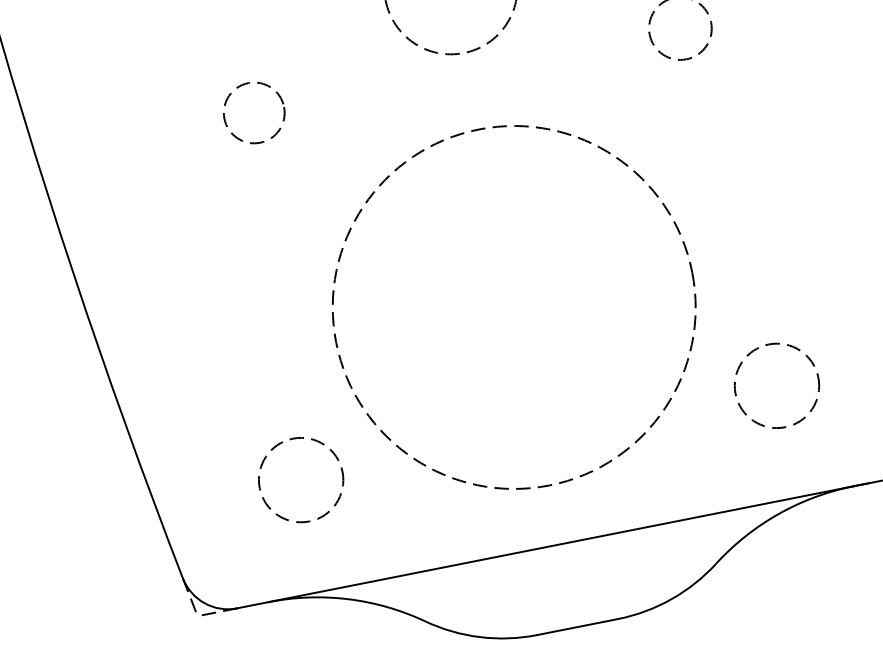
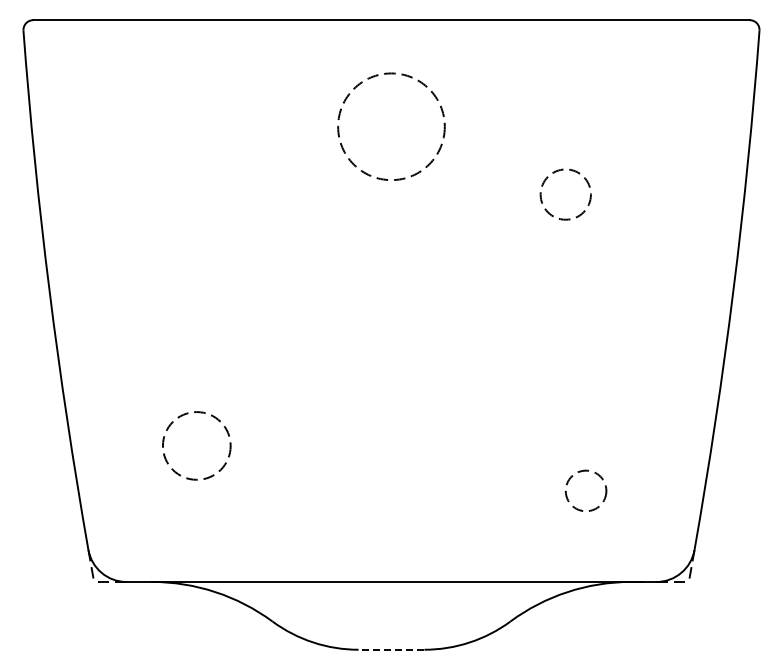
circle: (253, 112) -> (216, 194), removed
circle: (514, 306) -> (391, 387), removed
circle: (776, 385) -> (585, 490), size x0.6
circle: (300, 479) -> (196, 445), moved
line: (577, 626) -> (391, 649), solid -> dashed

